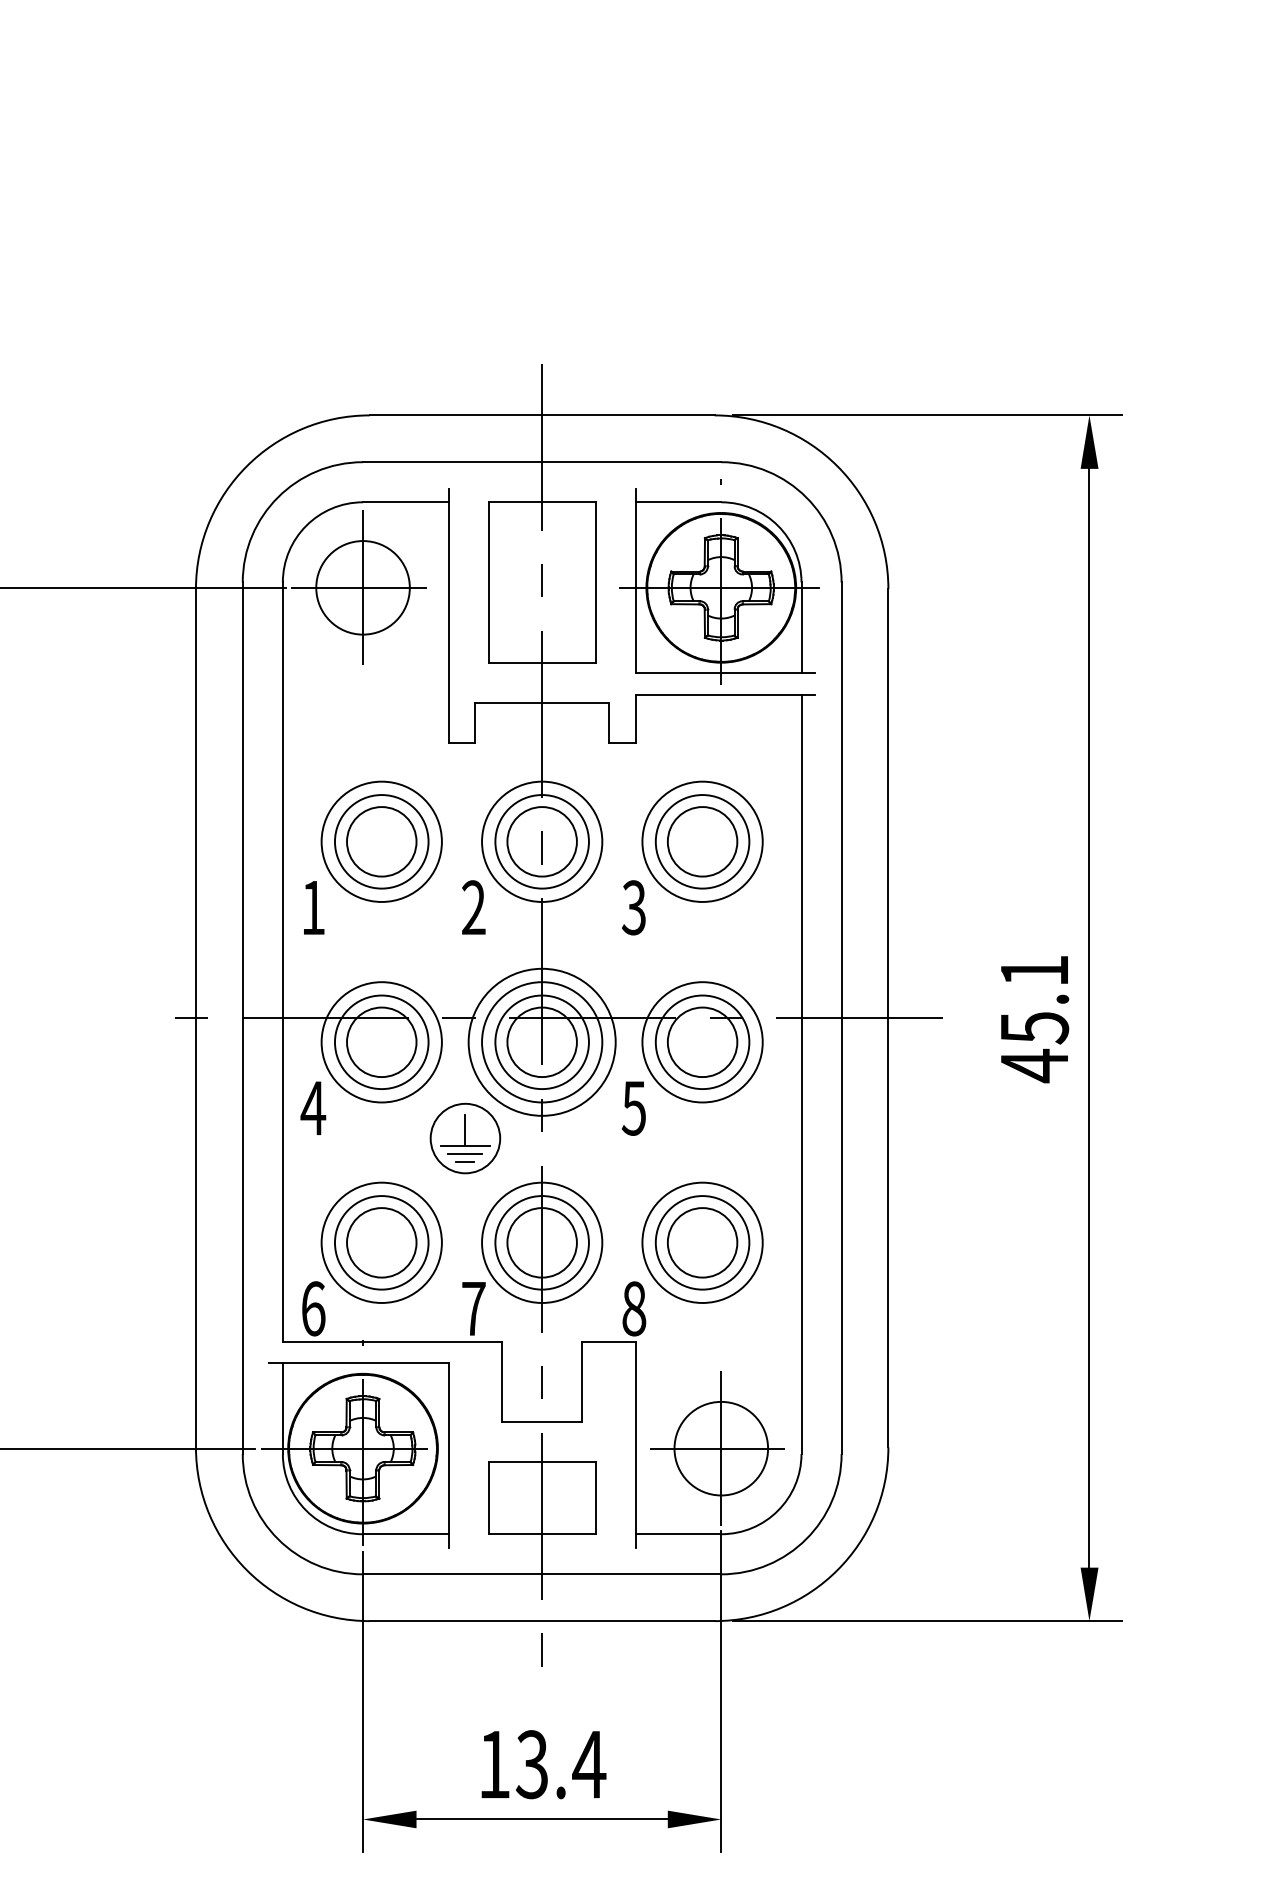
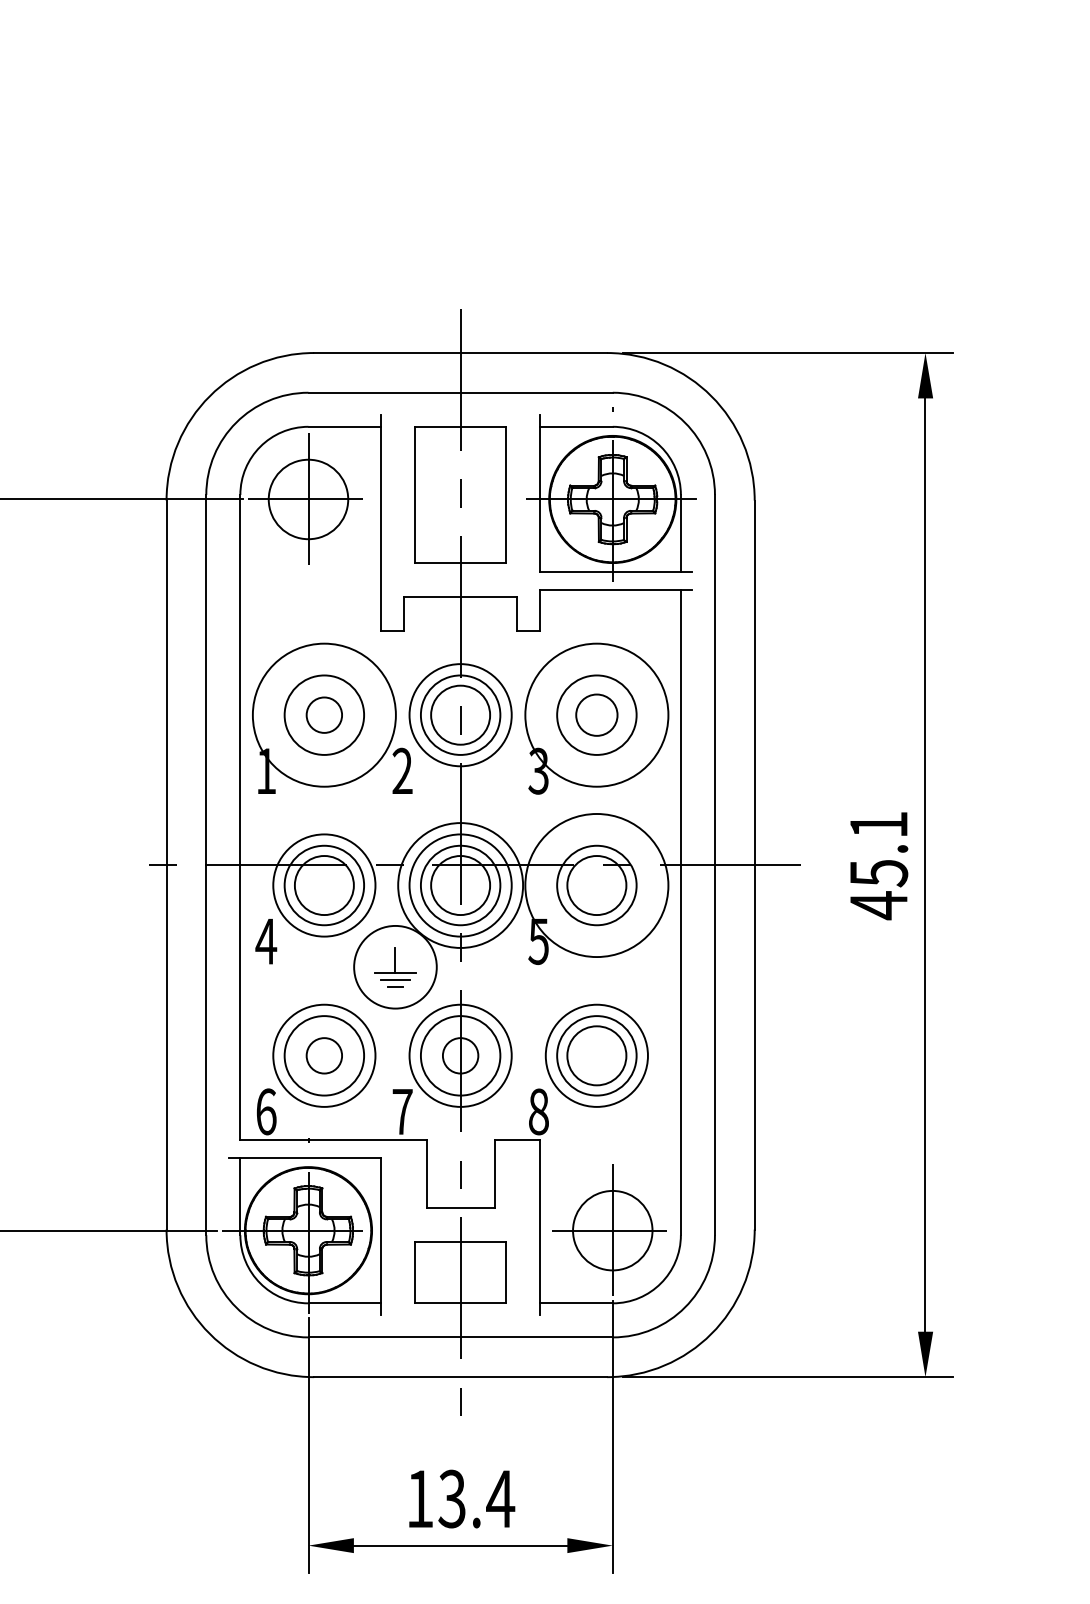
circle: (381, 841) -> (324, 714), size x0.6
circle: (381, 841) -> (324, 714), size x1.4
circle: (702, 841) -> (596, 714), size x0.7
circle: (702, 841) -> (596, 714), size x1.4
circle: (702, 1042) -> (596, 885), size x1.4
circle: (465, 1138) -> (395, 967), size x1.4
circle: (381, 1242) -> (324, 1055), size x0.6
circle: (541, 1242) -> (460, 1055), size x0.6

